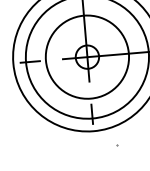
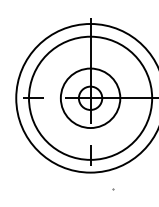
circle: (87, 57) -> (90, 98), size x0.71

